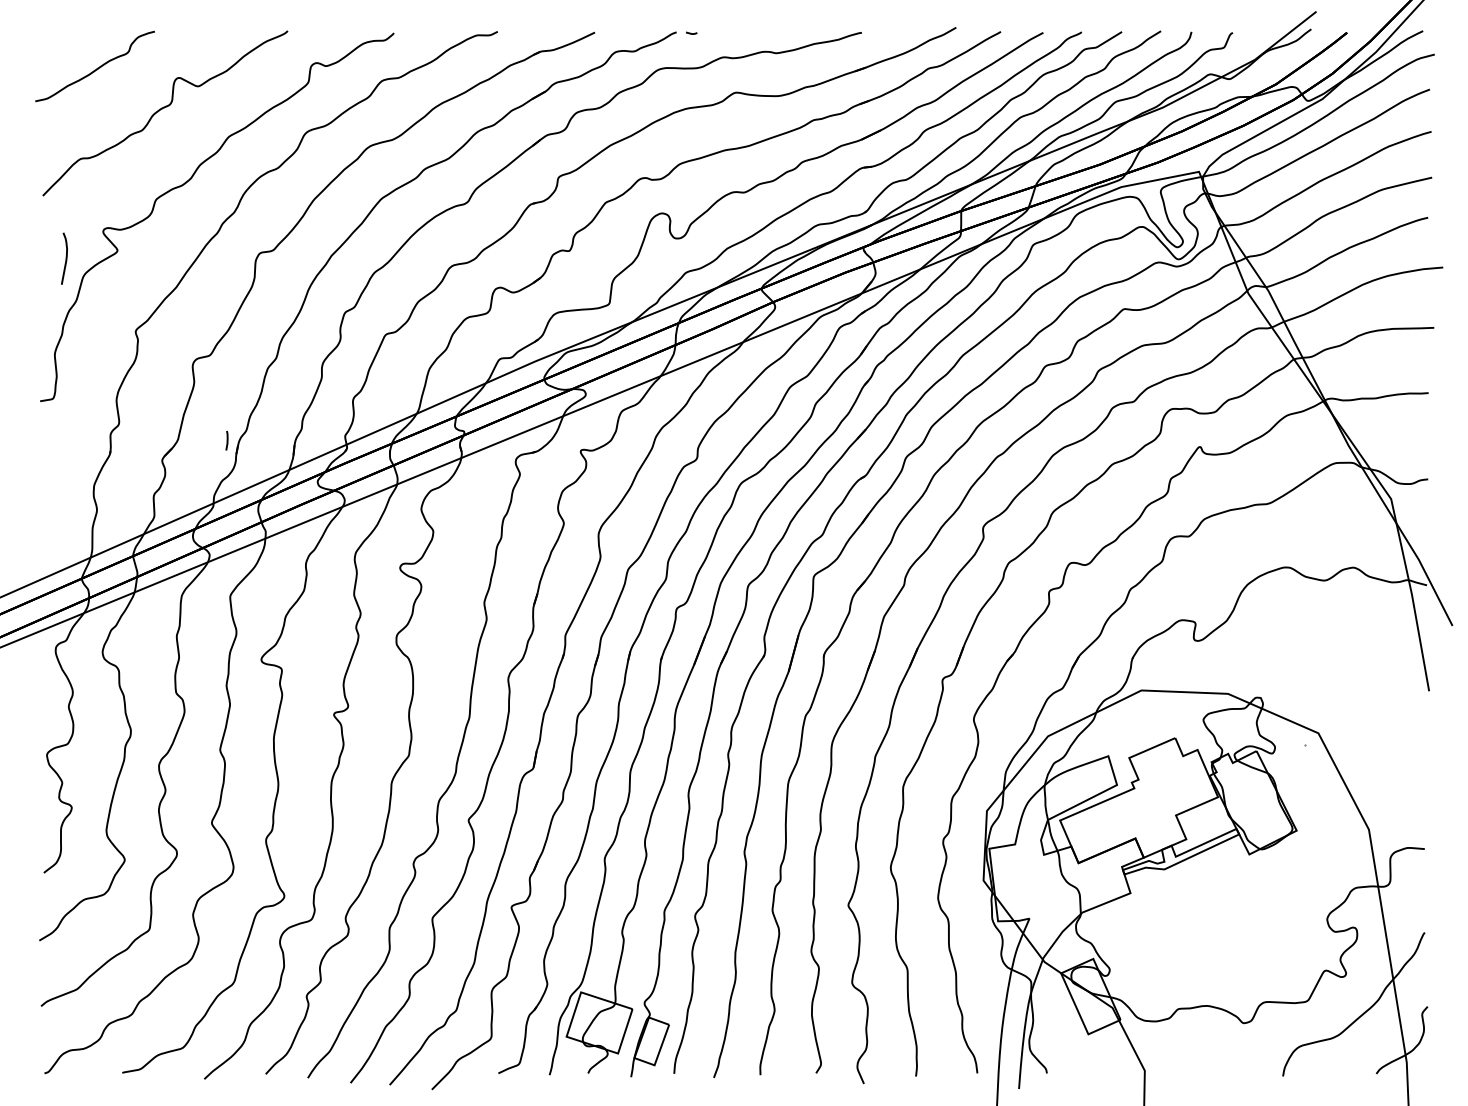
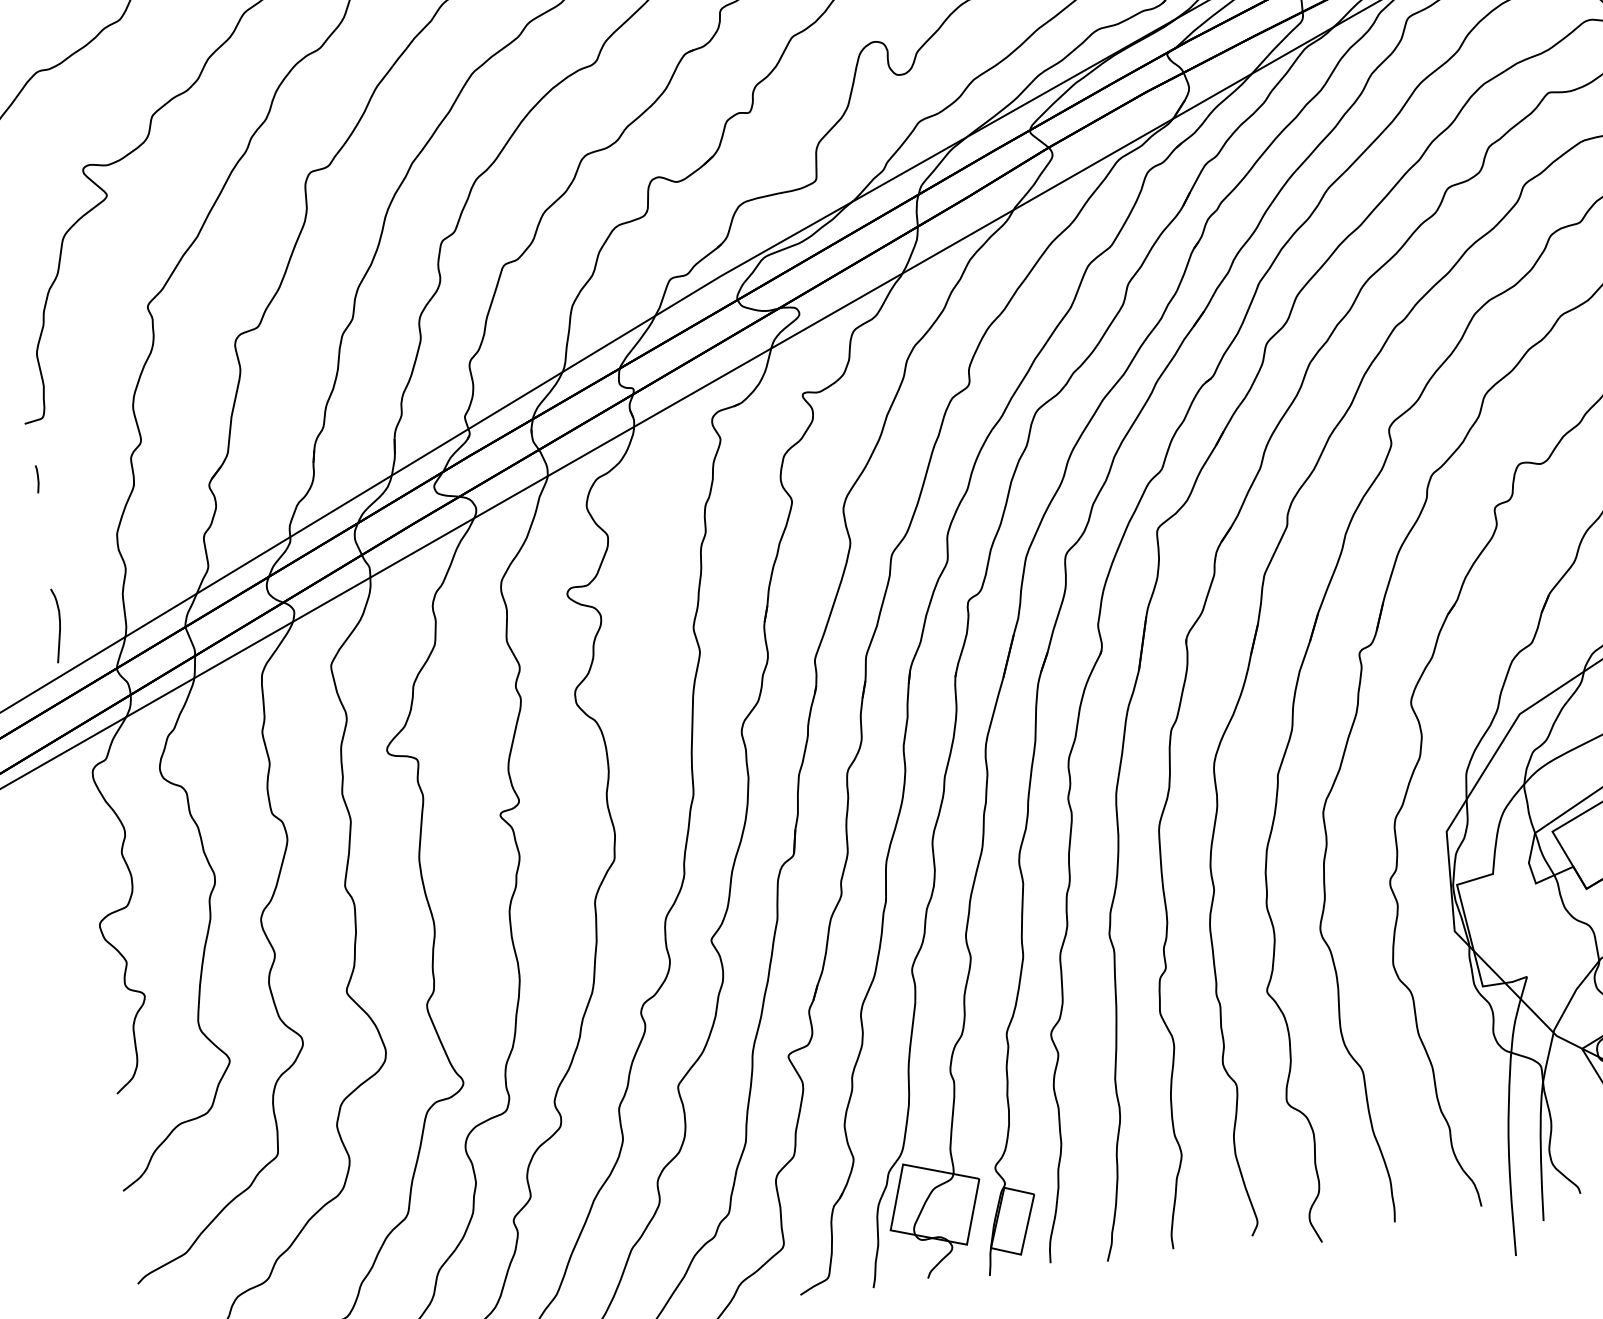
curve: (65, 258) -> (58, 625), moved
line: (226, 440) -> (36, 479), moved

